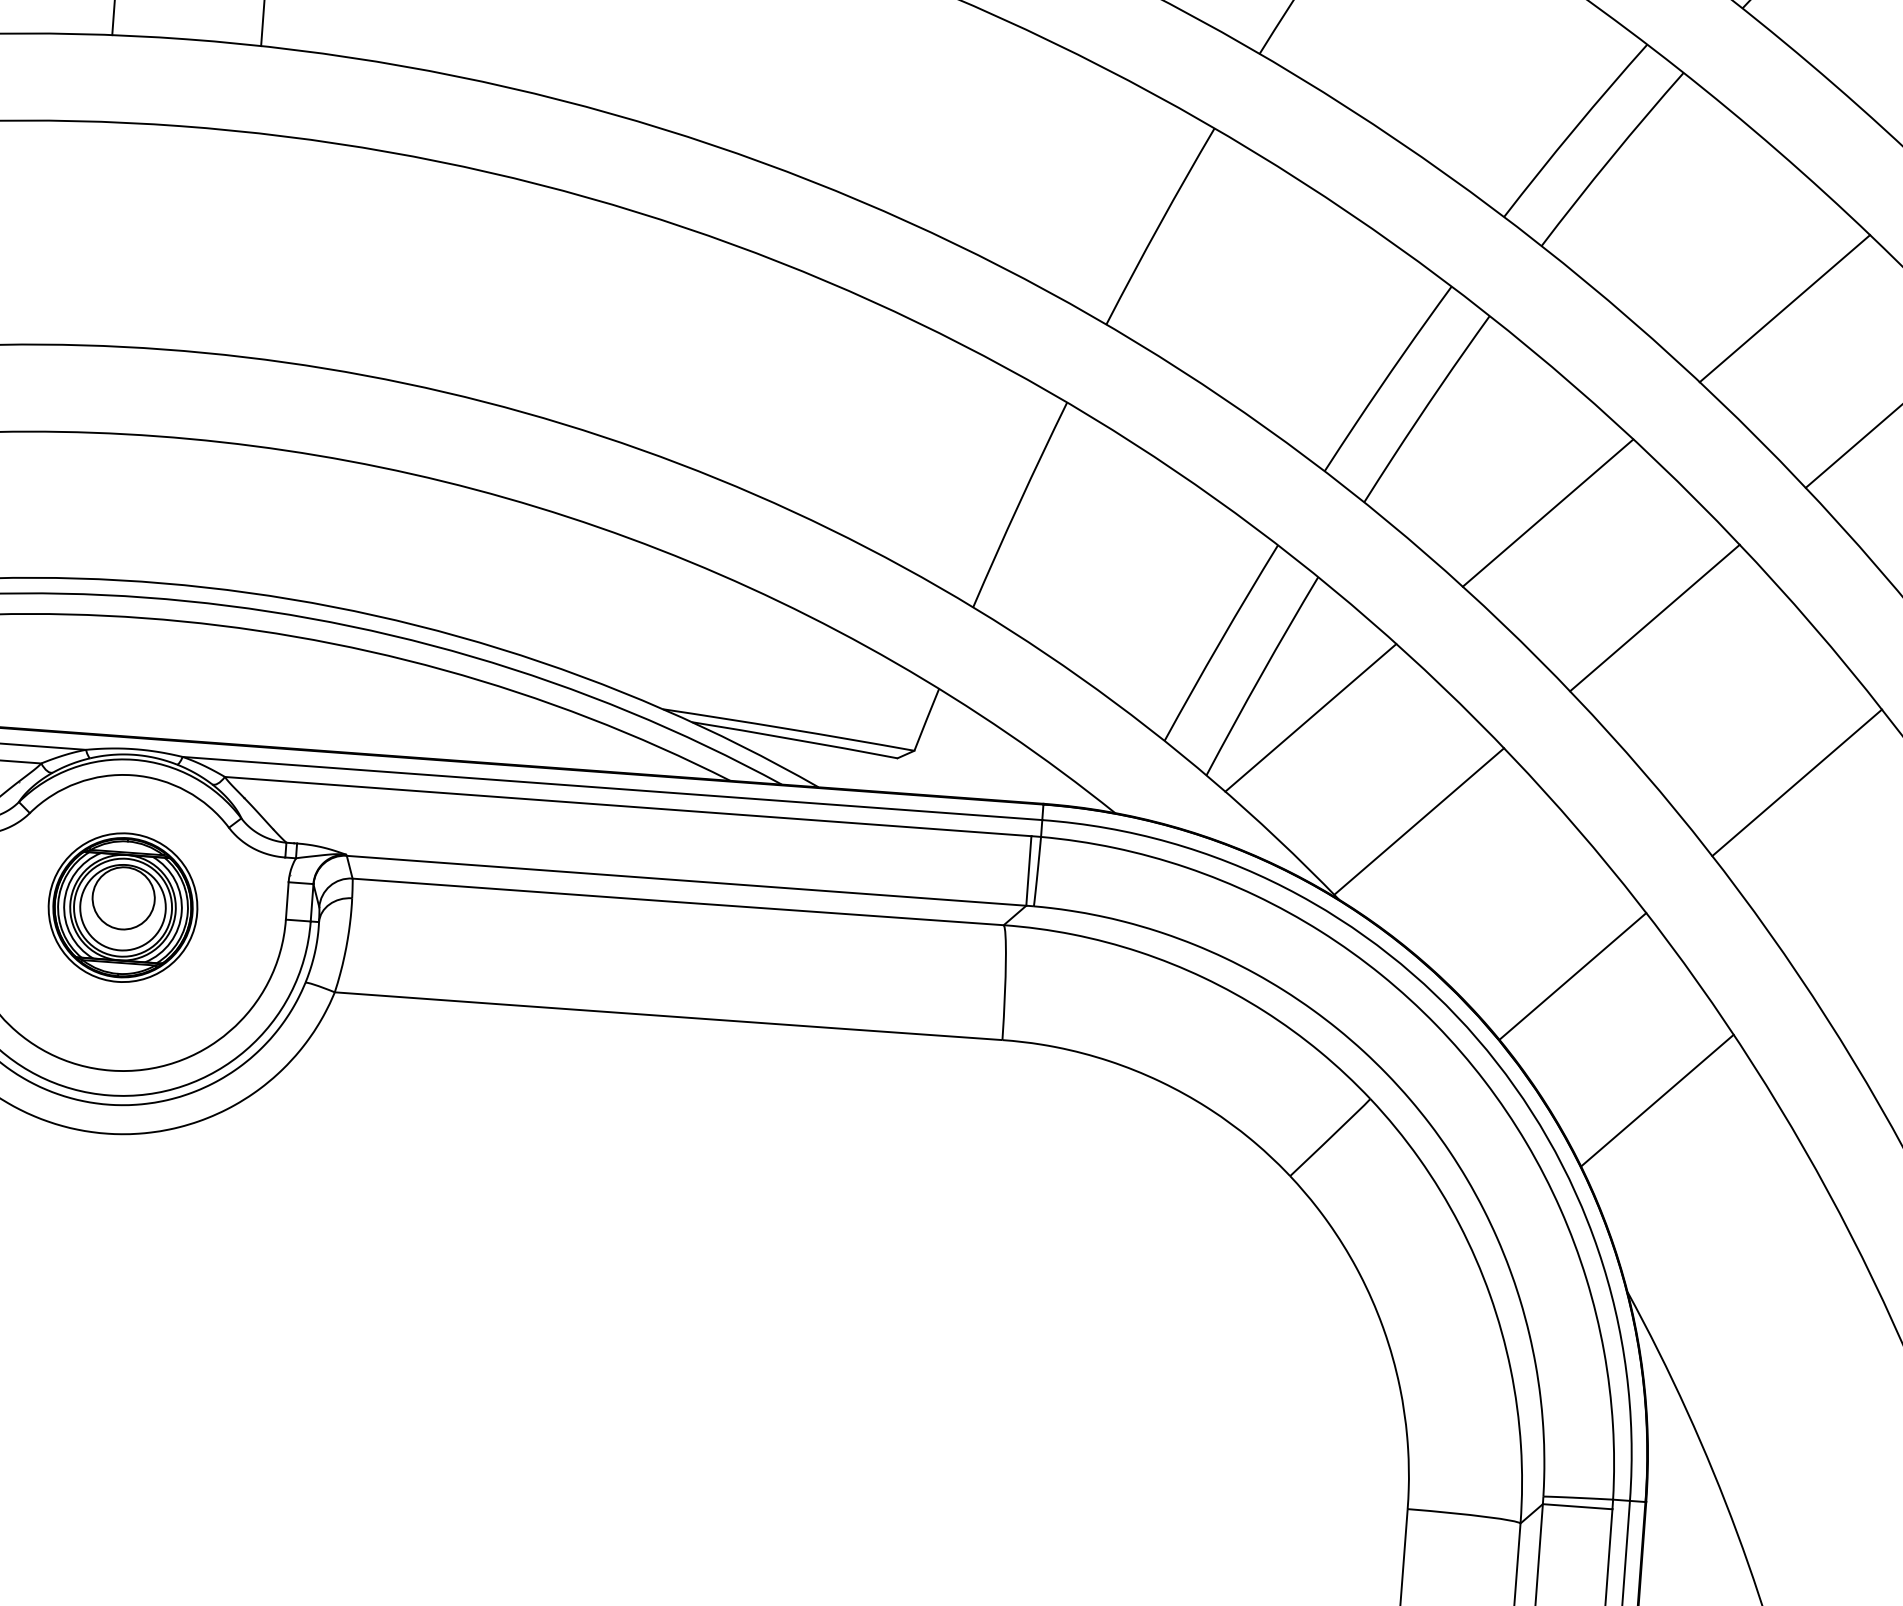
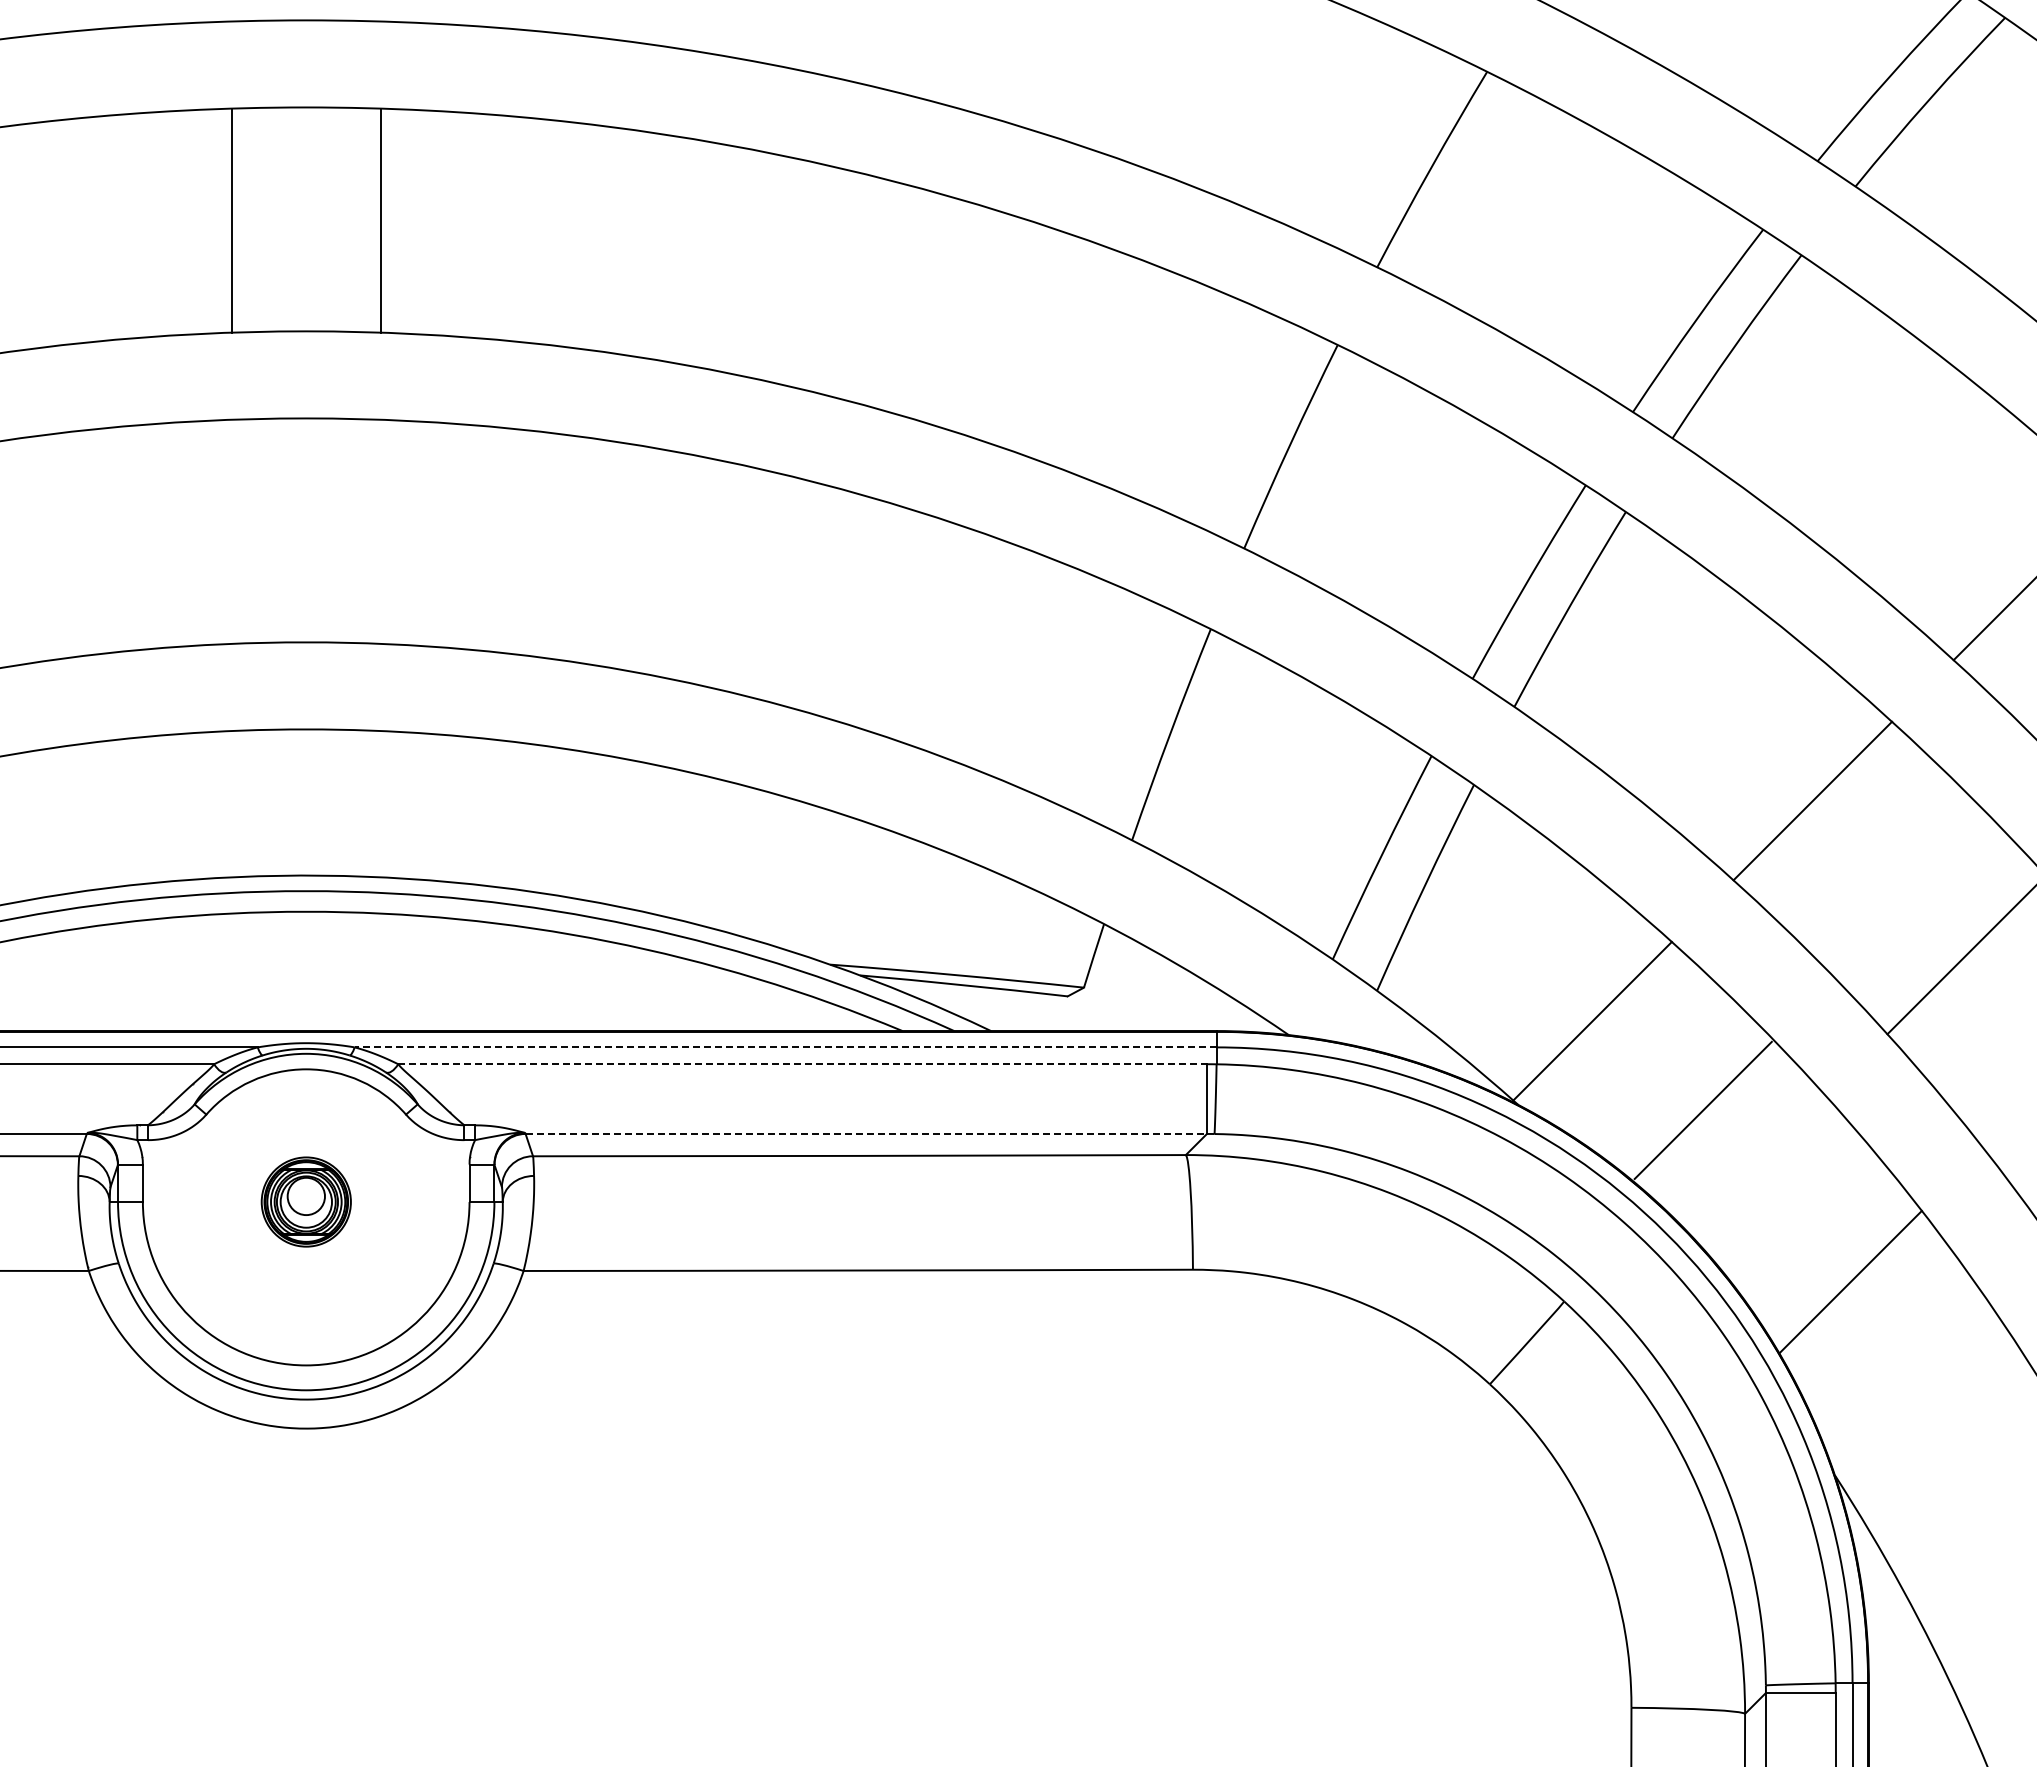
line: (1784, 308) -> (1919, 482), removed
line: (1548, 512) -> (1698, 703), removed
line: (1310, 717) -> (1476, 925), removed
line: (612, 788) -> (785, 1047), solid -> dashed
line: (629, 806) -> (803, 1064), solid -> dashed
line: (686, 881) -> (866, 1134), solid -> dashed
part: (123, 907) -> (306, 1201), size x0.6
line: (1572, 976) -> (1702, 1110), moved

